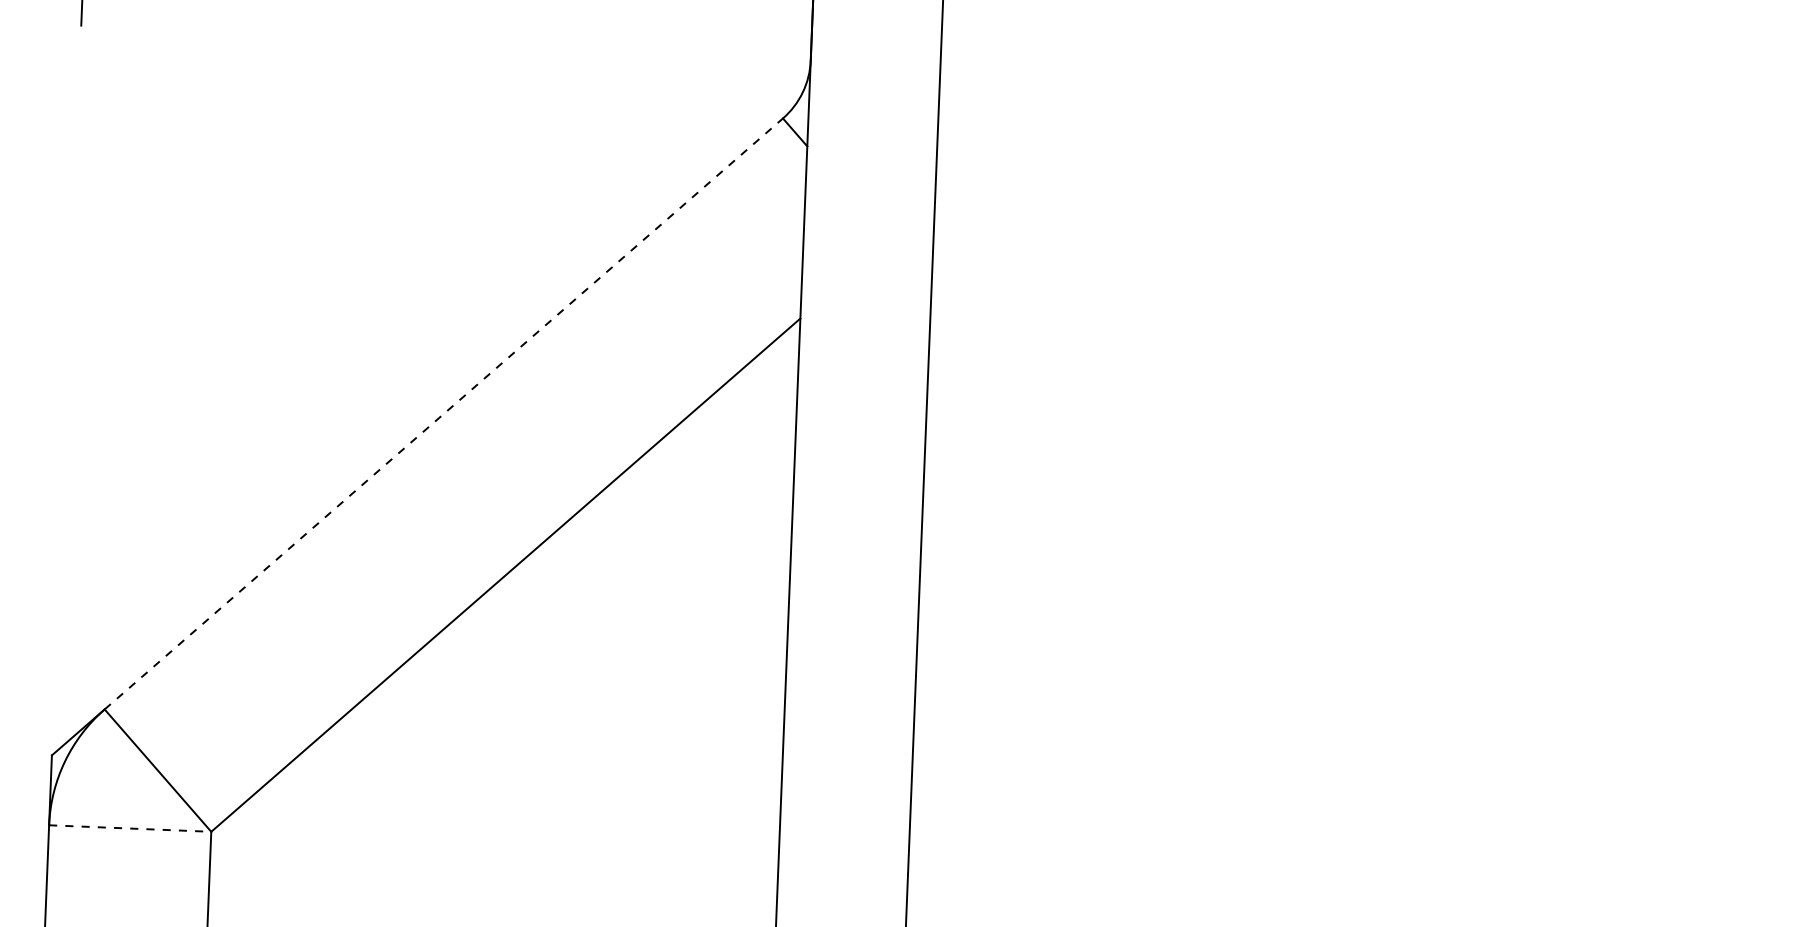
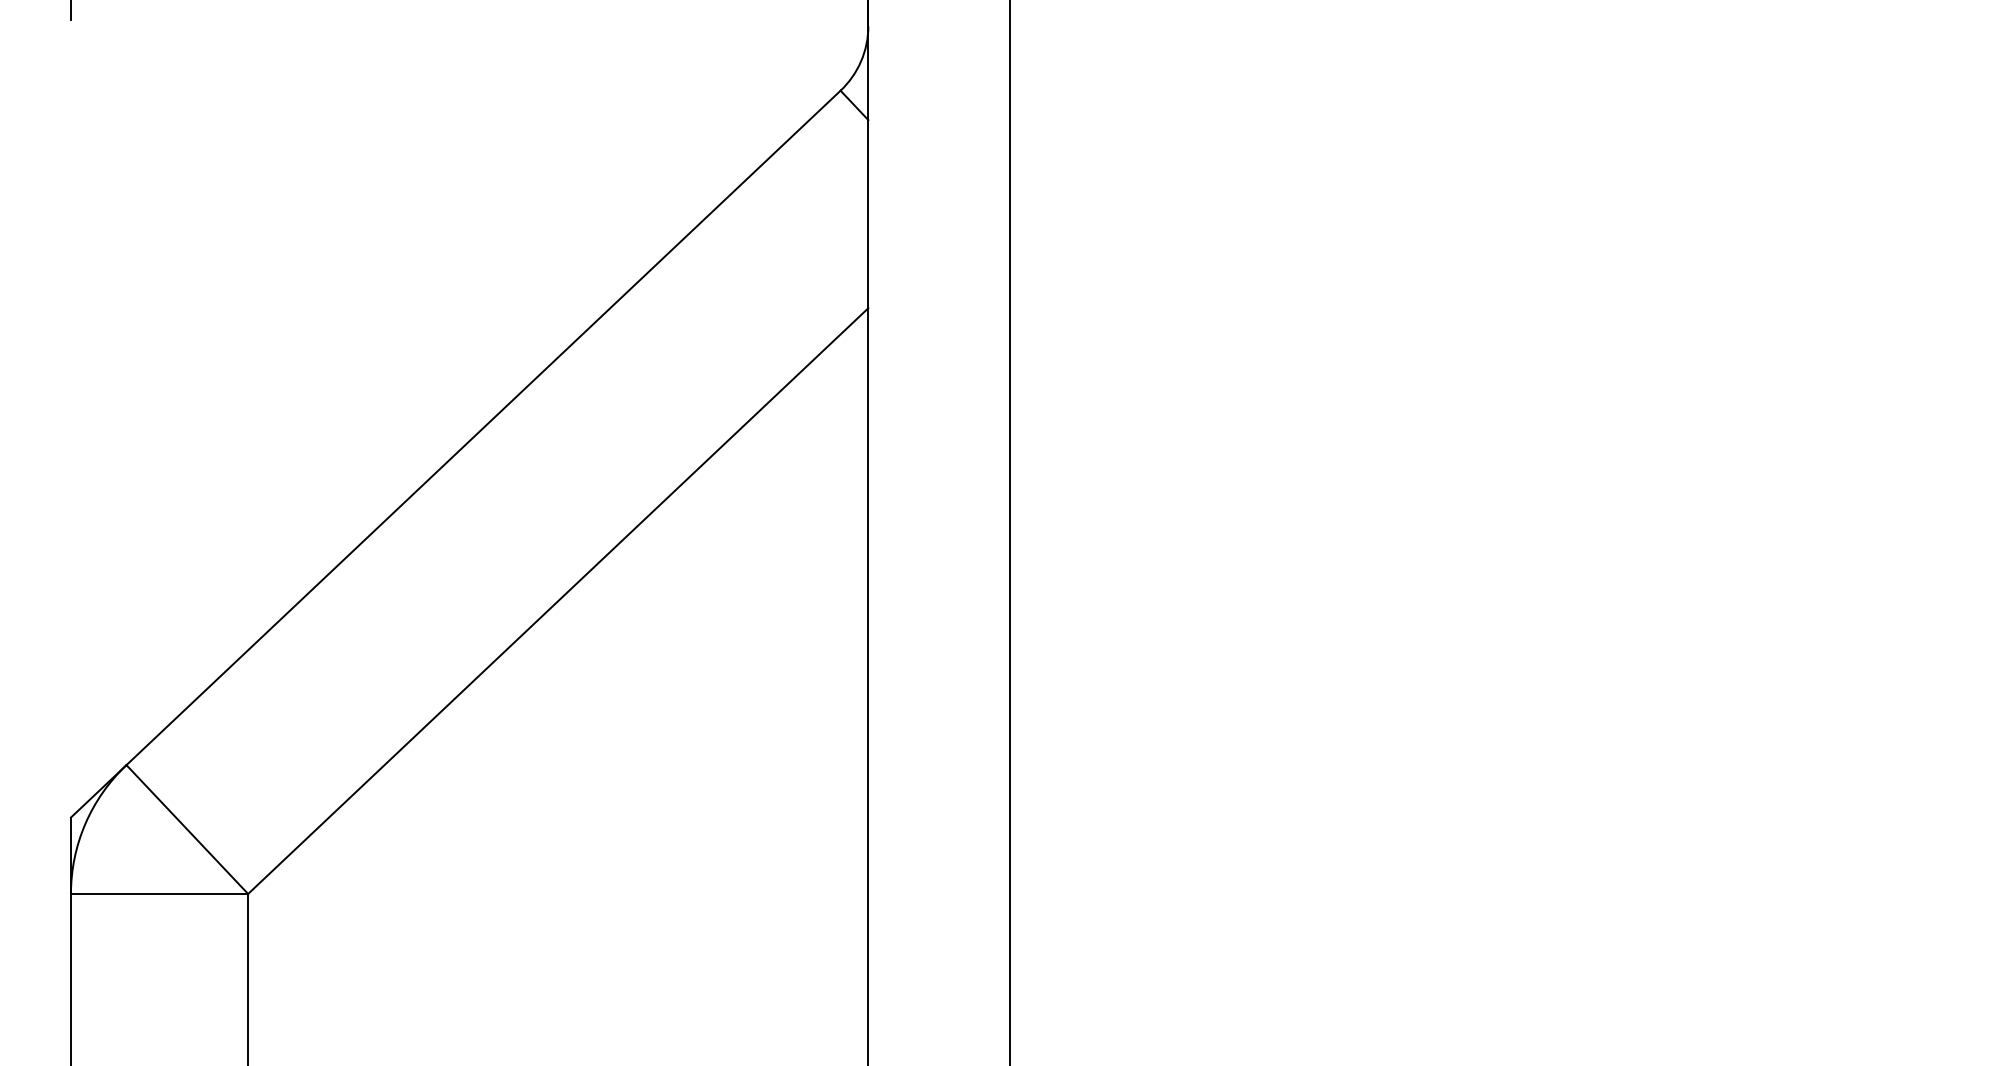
line: (443, 413) -> (483, 427), dashed -> solid
line: (130, 828) -> (159, 893), dashed -> solid

